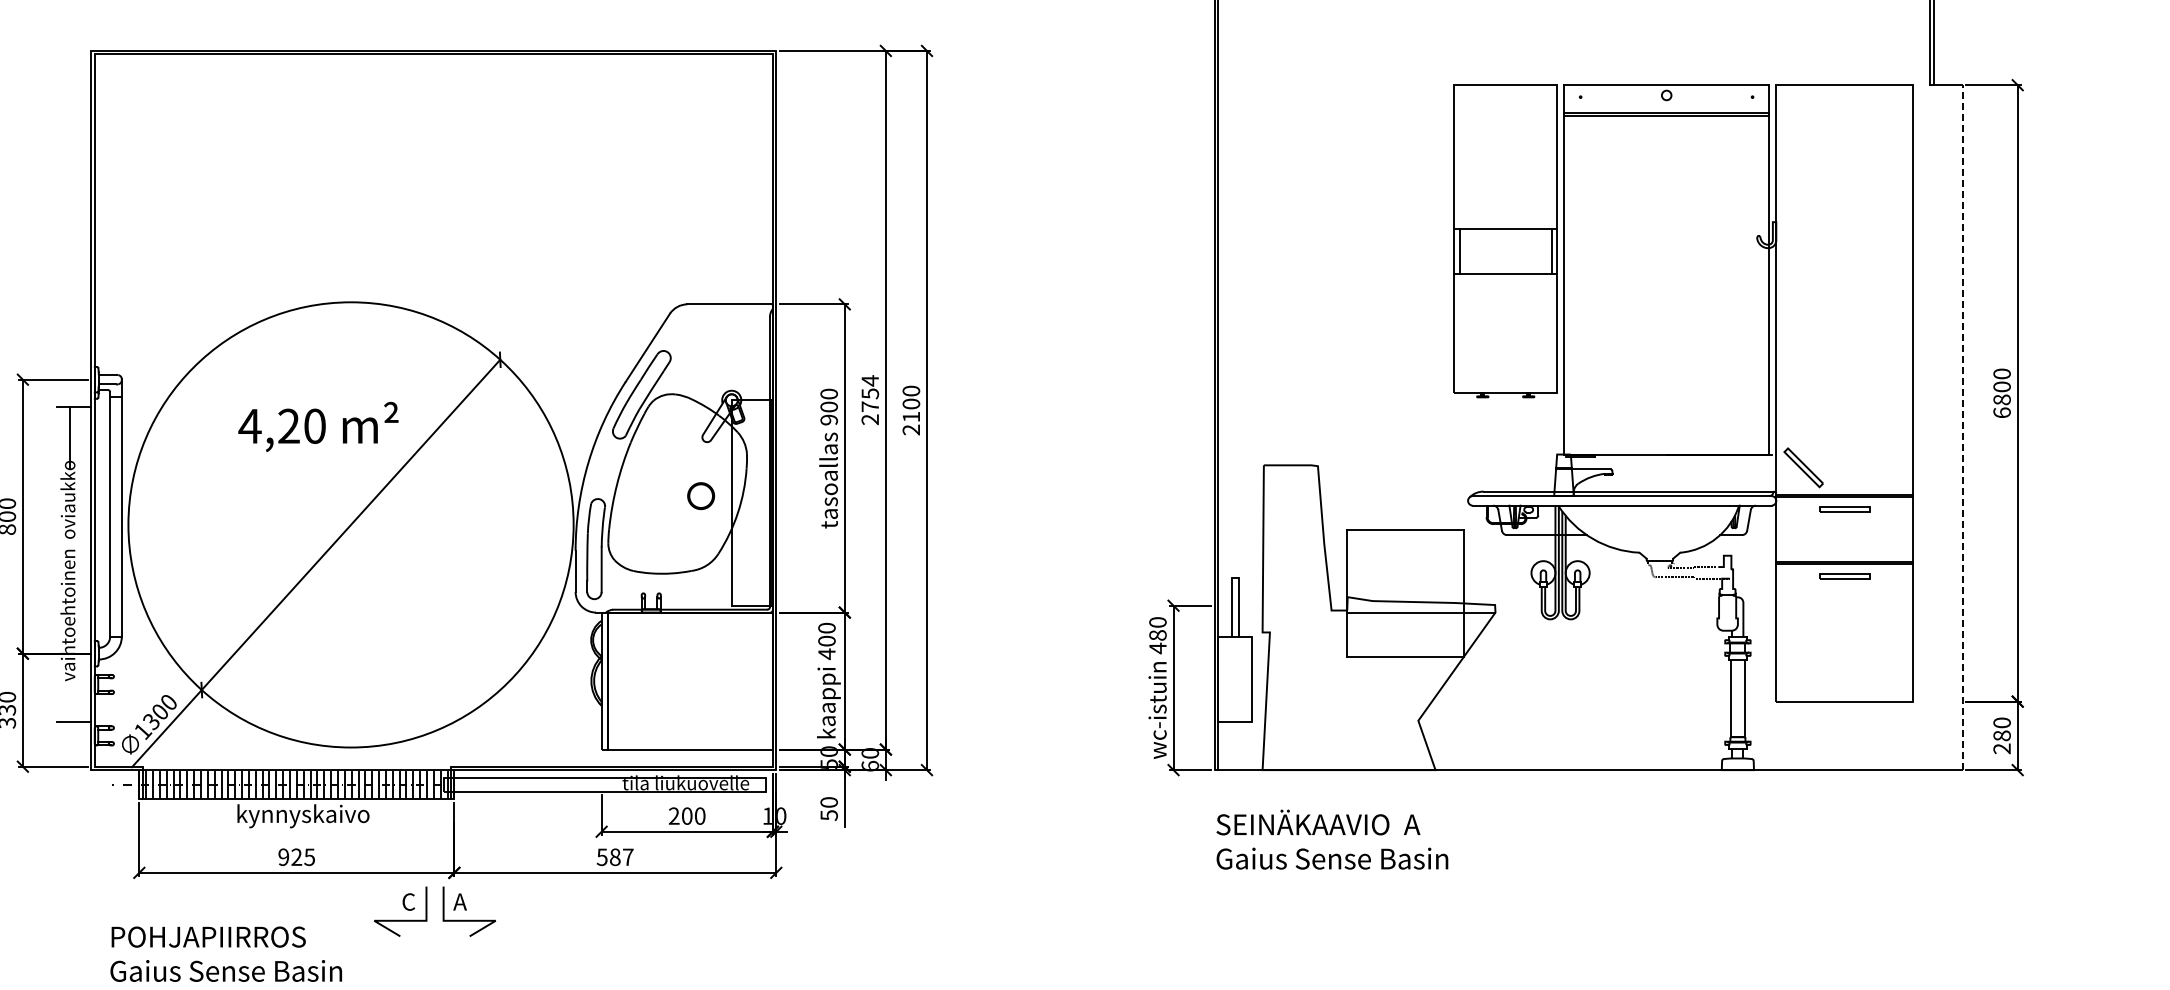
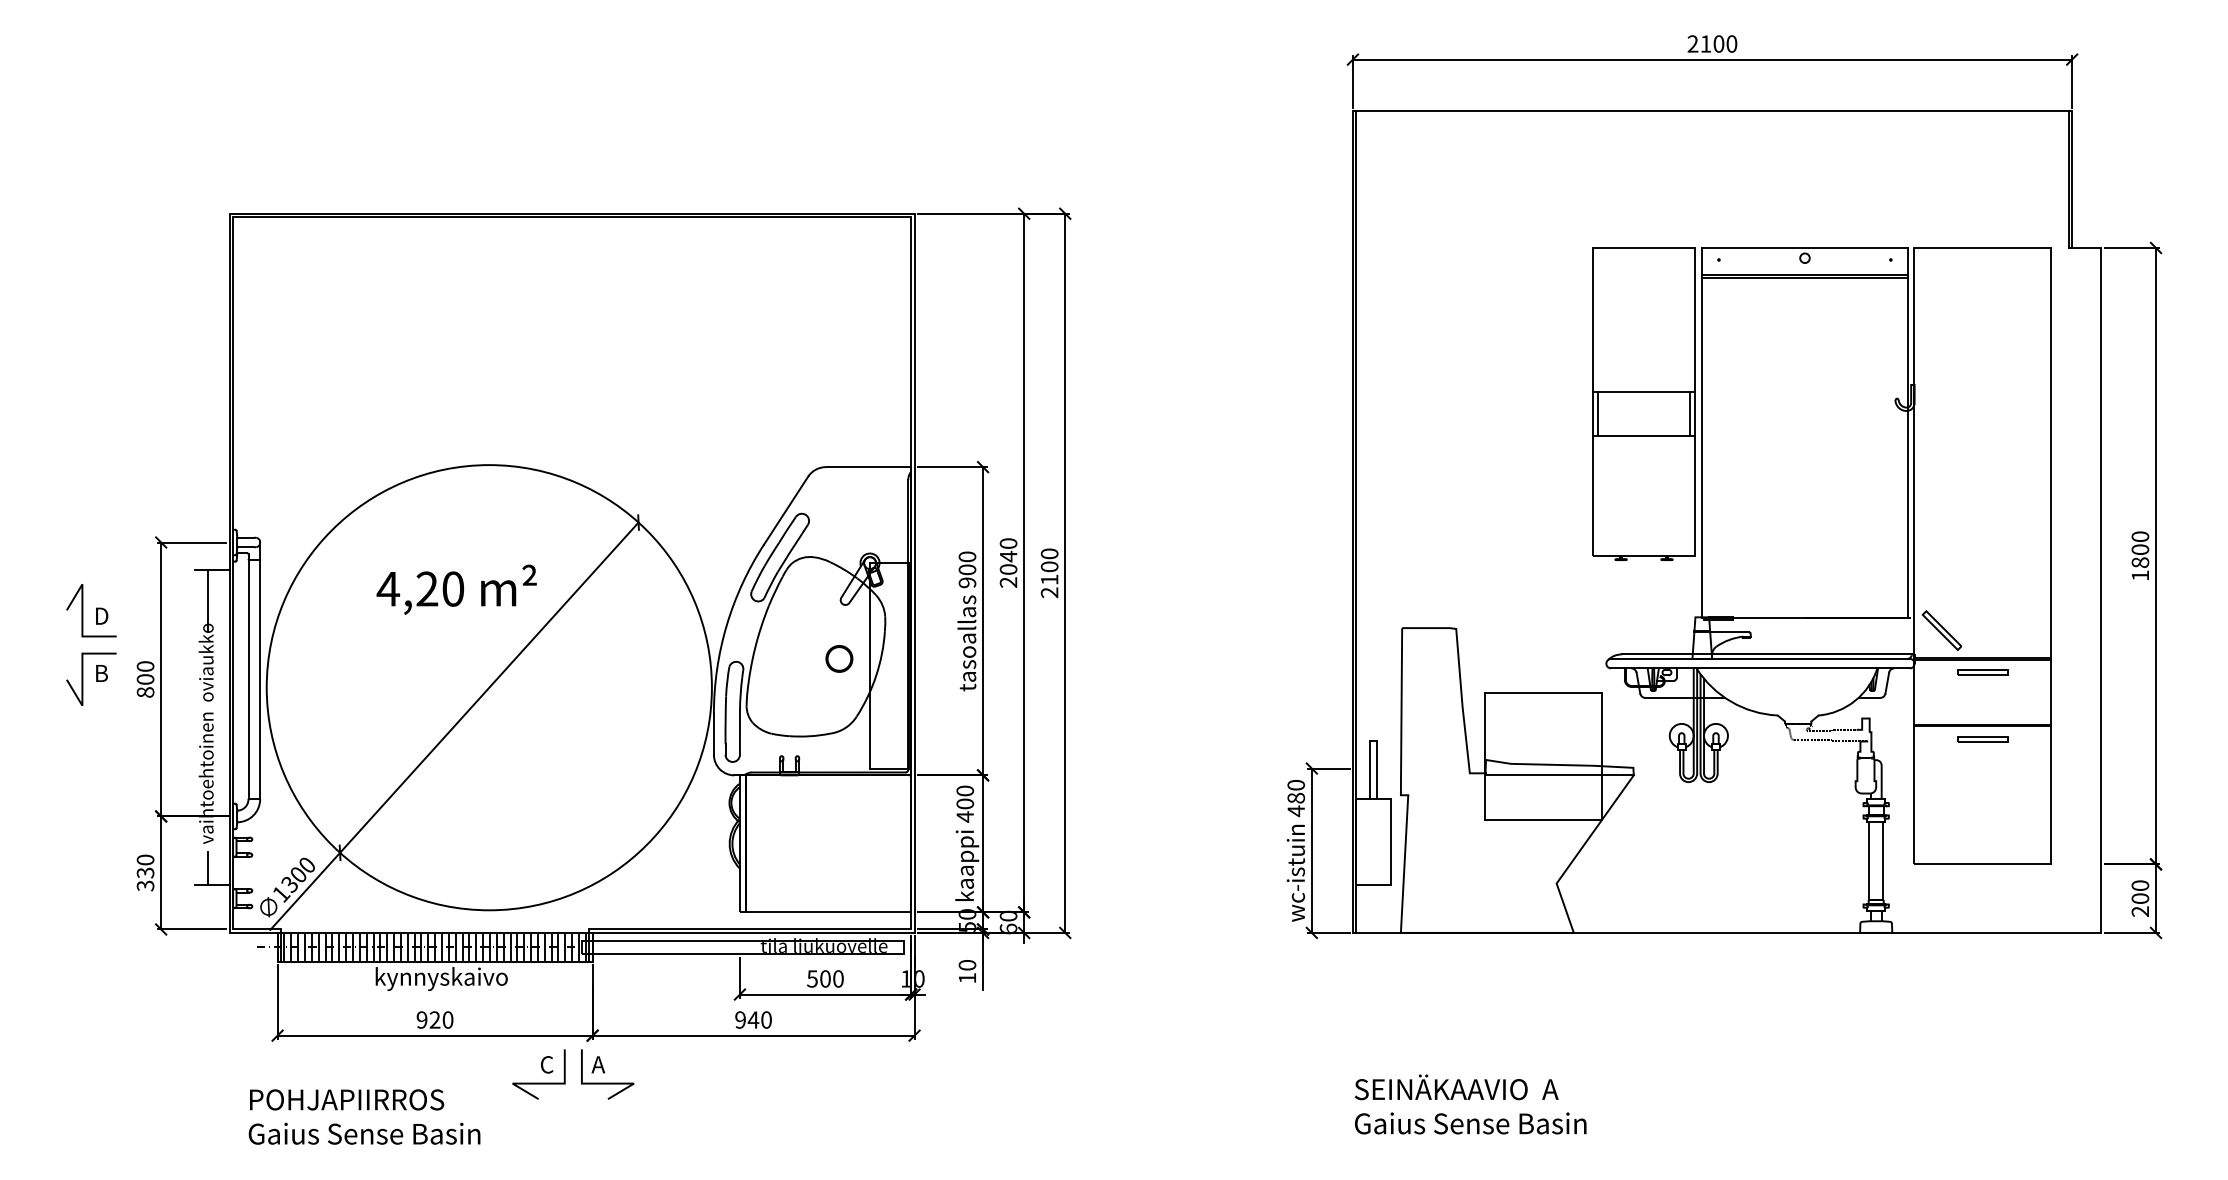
text: (870, 392) -> (1008, 555), 2754 -> 2040
text: (2002, 412) -> (2140, 575), 6800 -> 1800
line: (1963, 426) -> (2101, 589), dashed -> solid
line: (70, 704) -> (208, 867), added
text: (2002, 735) -> (2140, 898), 280 -> 200
text: (674, 815) -> (812, 978), 200 -> 500
text: (829, 815) -> (967, 978), 50 -> 10
text: (1332, 839) -> (1470, 1104), moved
text: (309, 856) -> (447, 1019), 925 -> 920
text: (615, 856) -> (753, 1019), 587 -> 940

